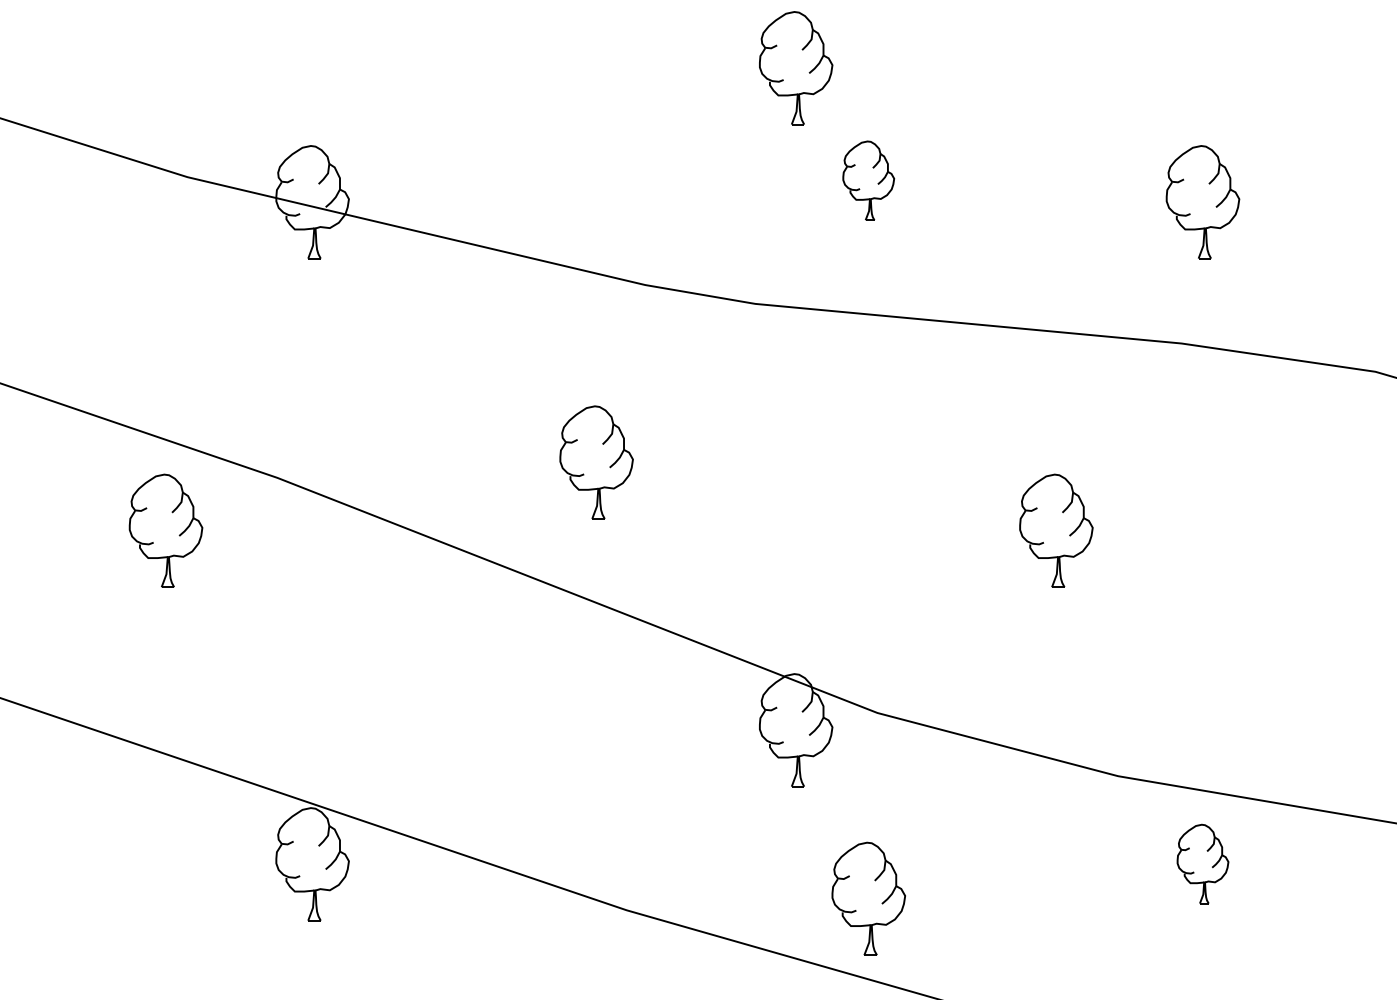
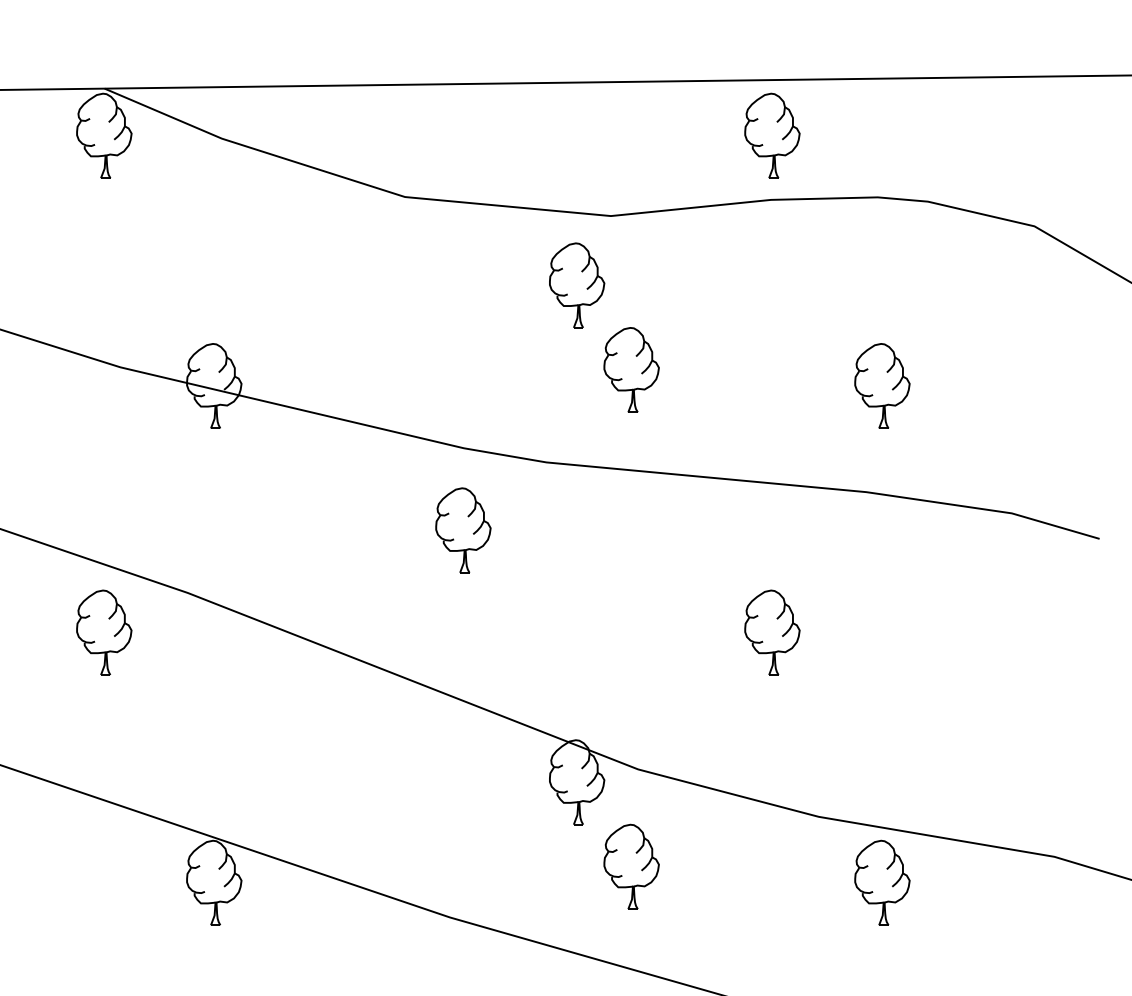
part: (868, 180) -> (631, 369), size x1.43
part: (596, 462) -> (463, 530), moved
part: (1203, 863) -> (882, 882), size x1.43
part: (868, 898) -> (631, 866), moved

